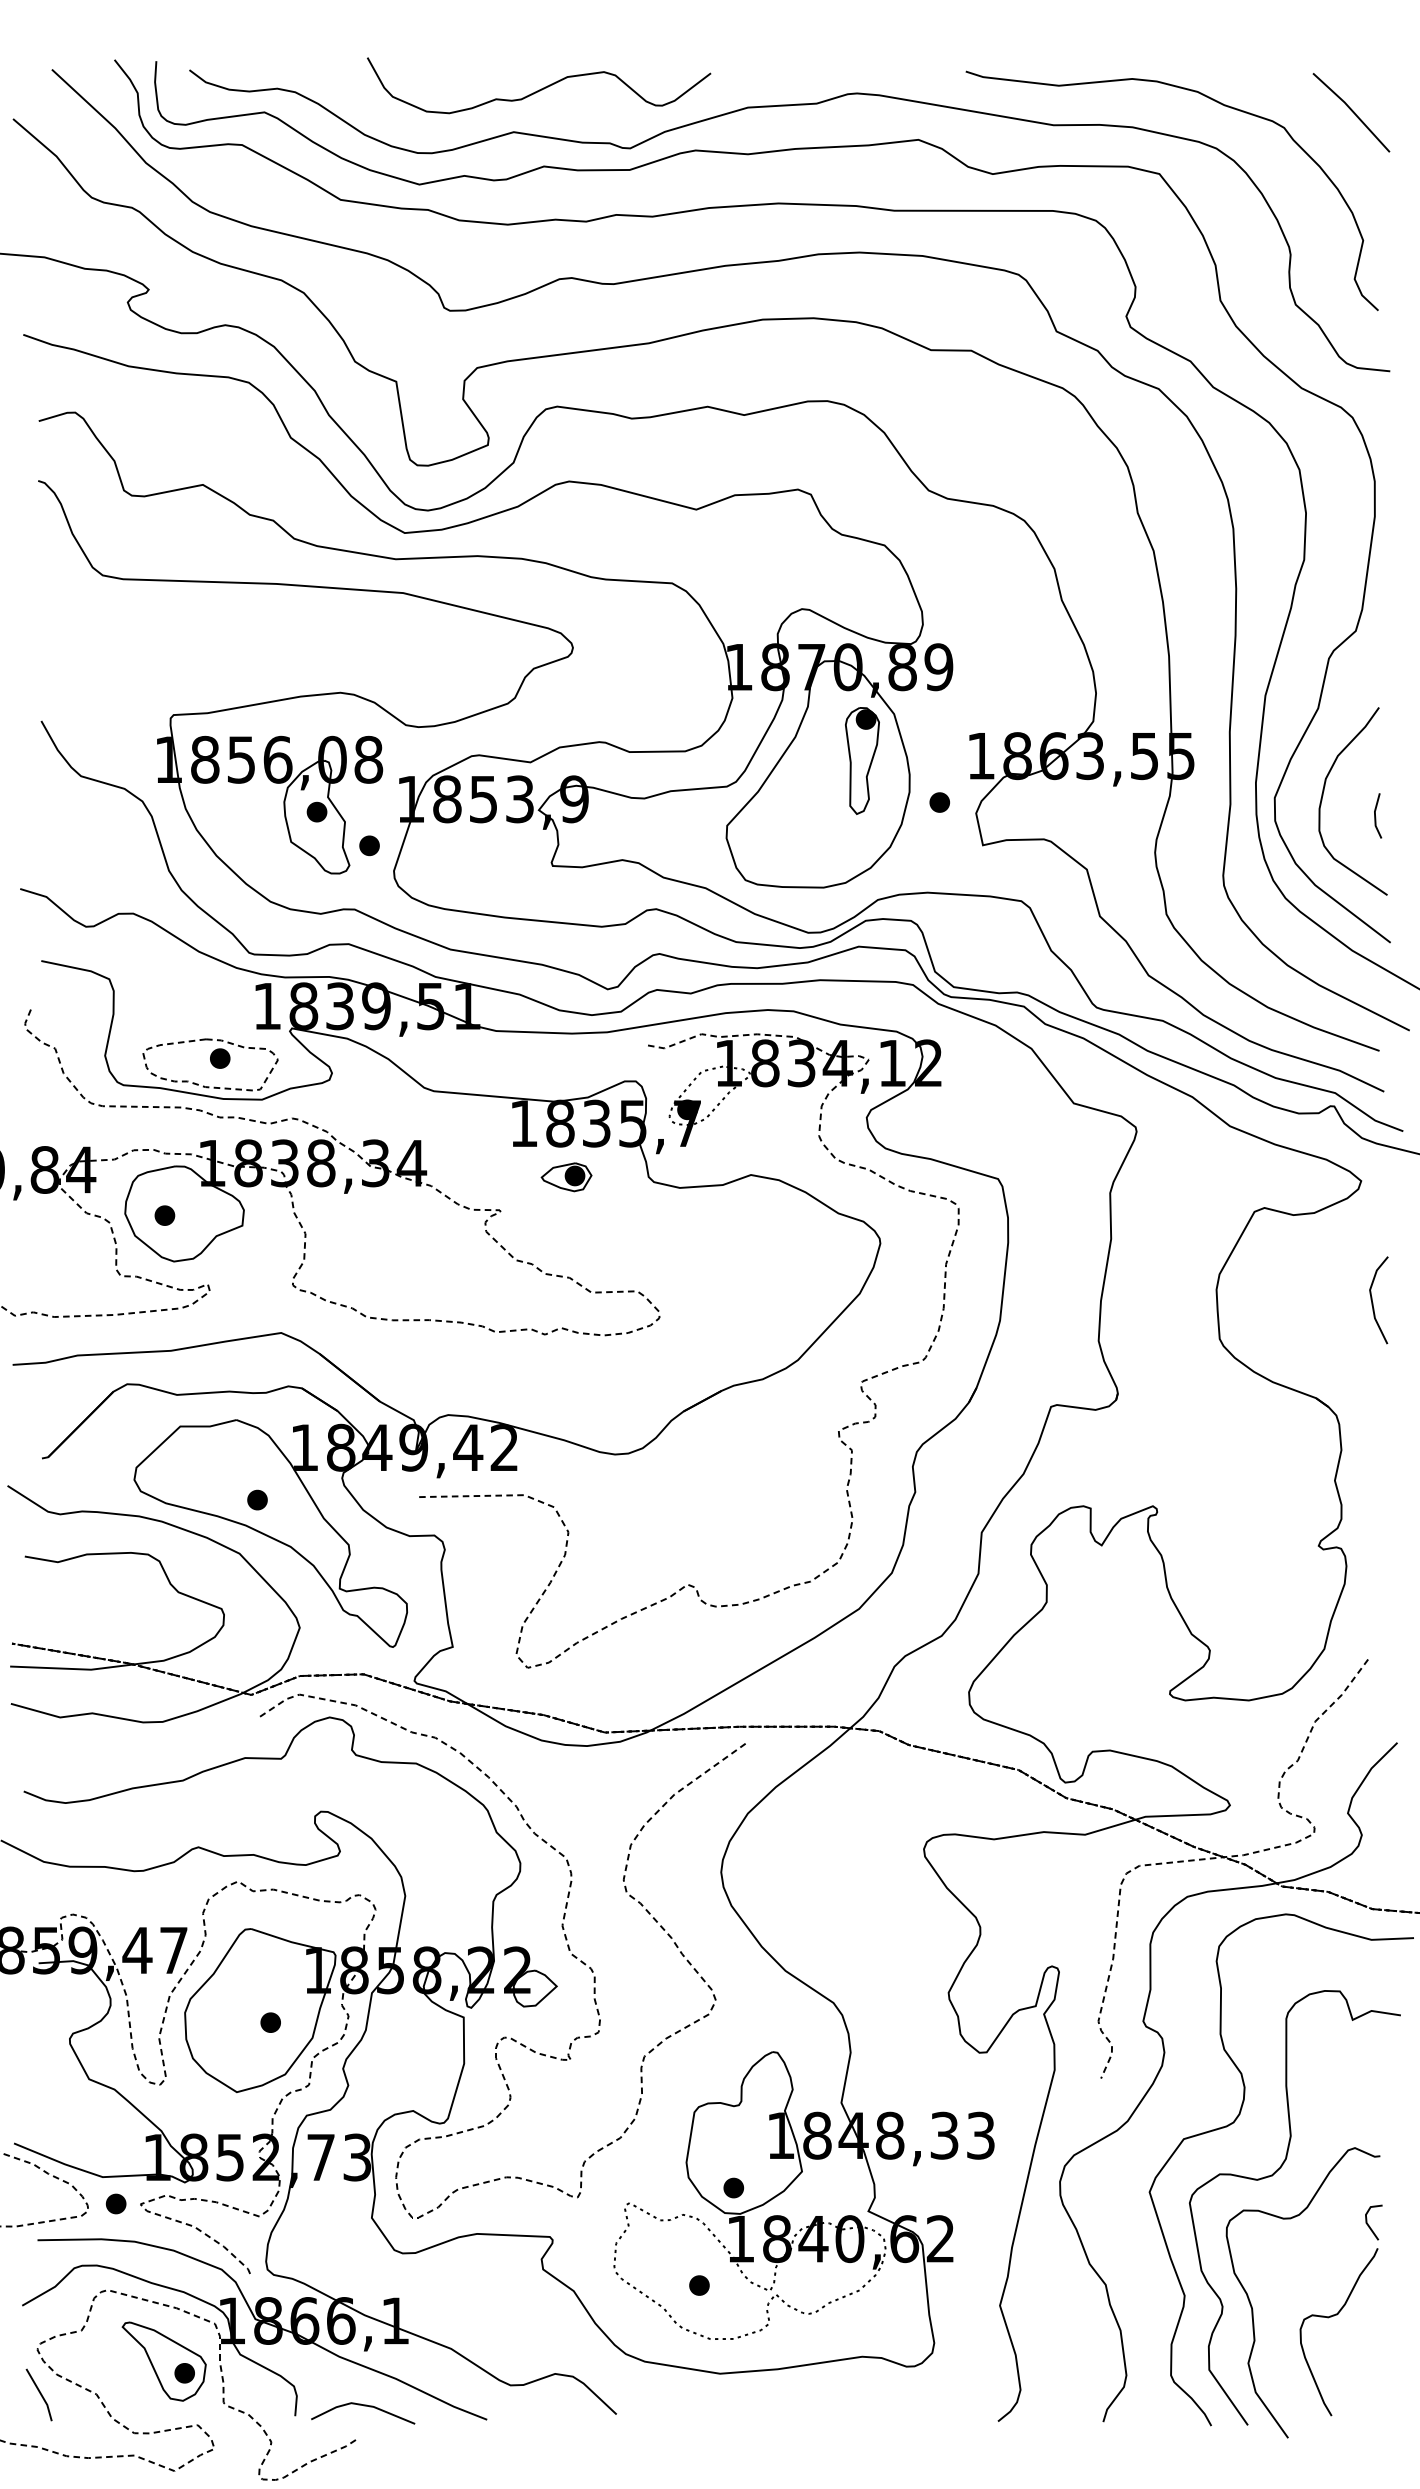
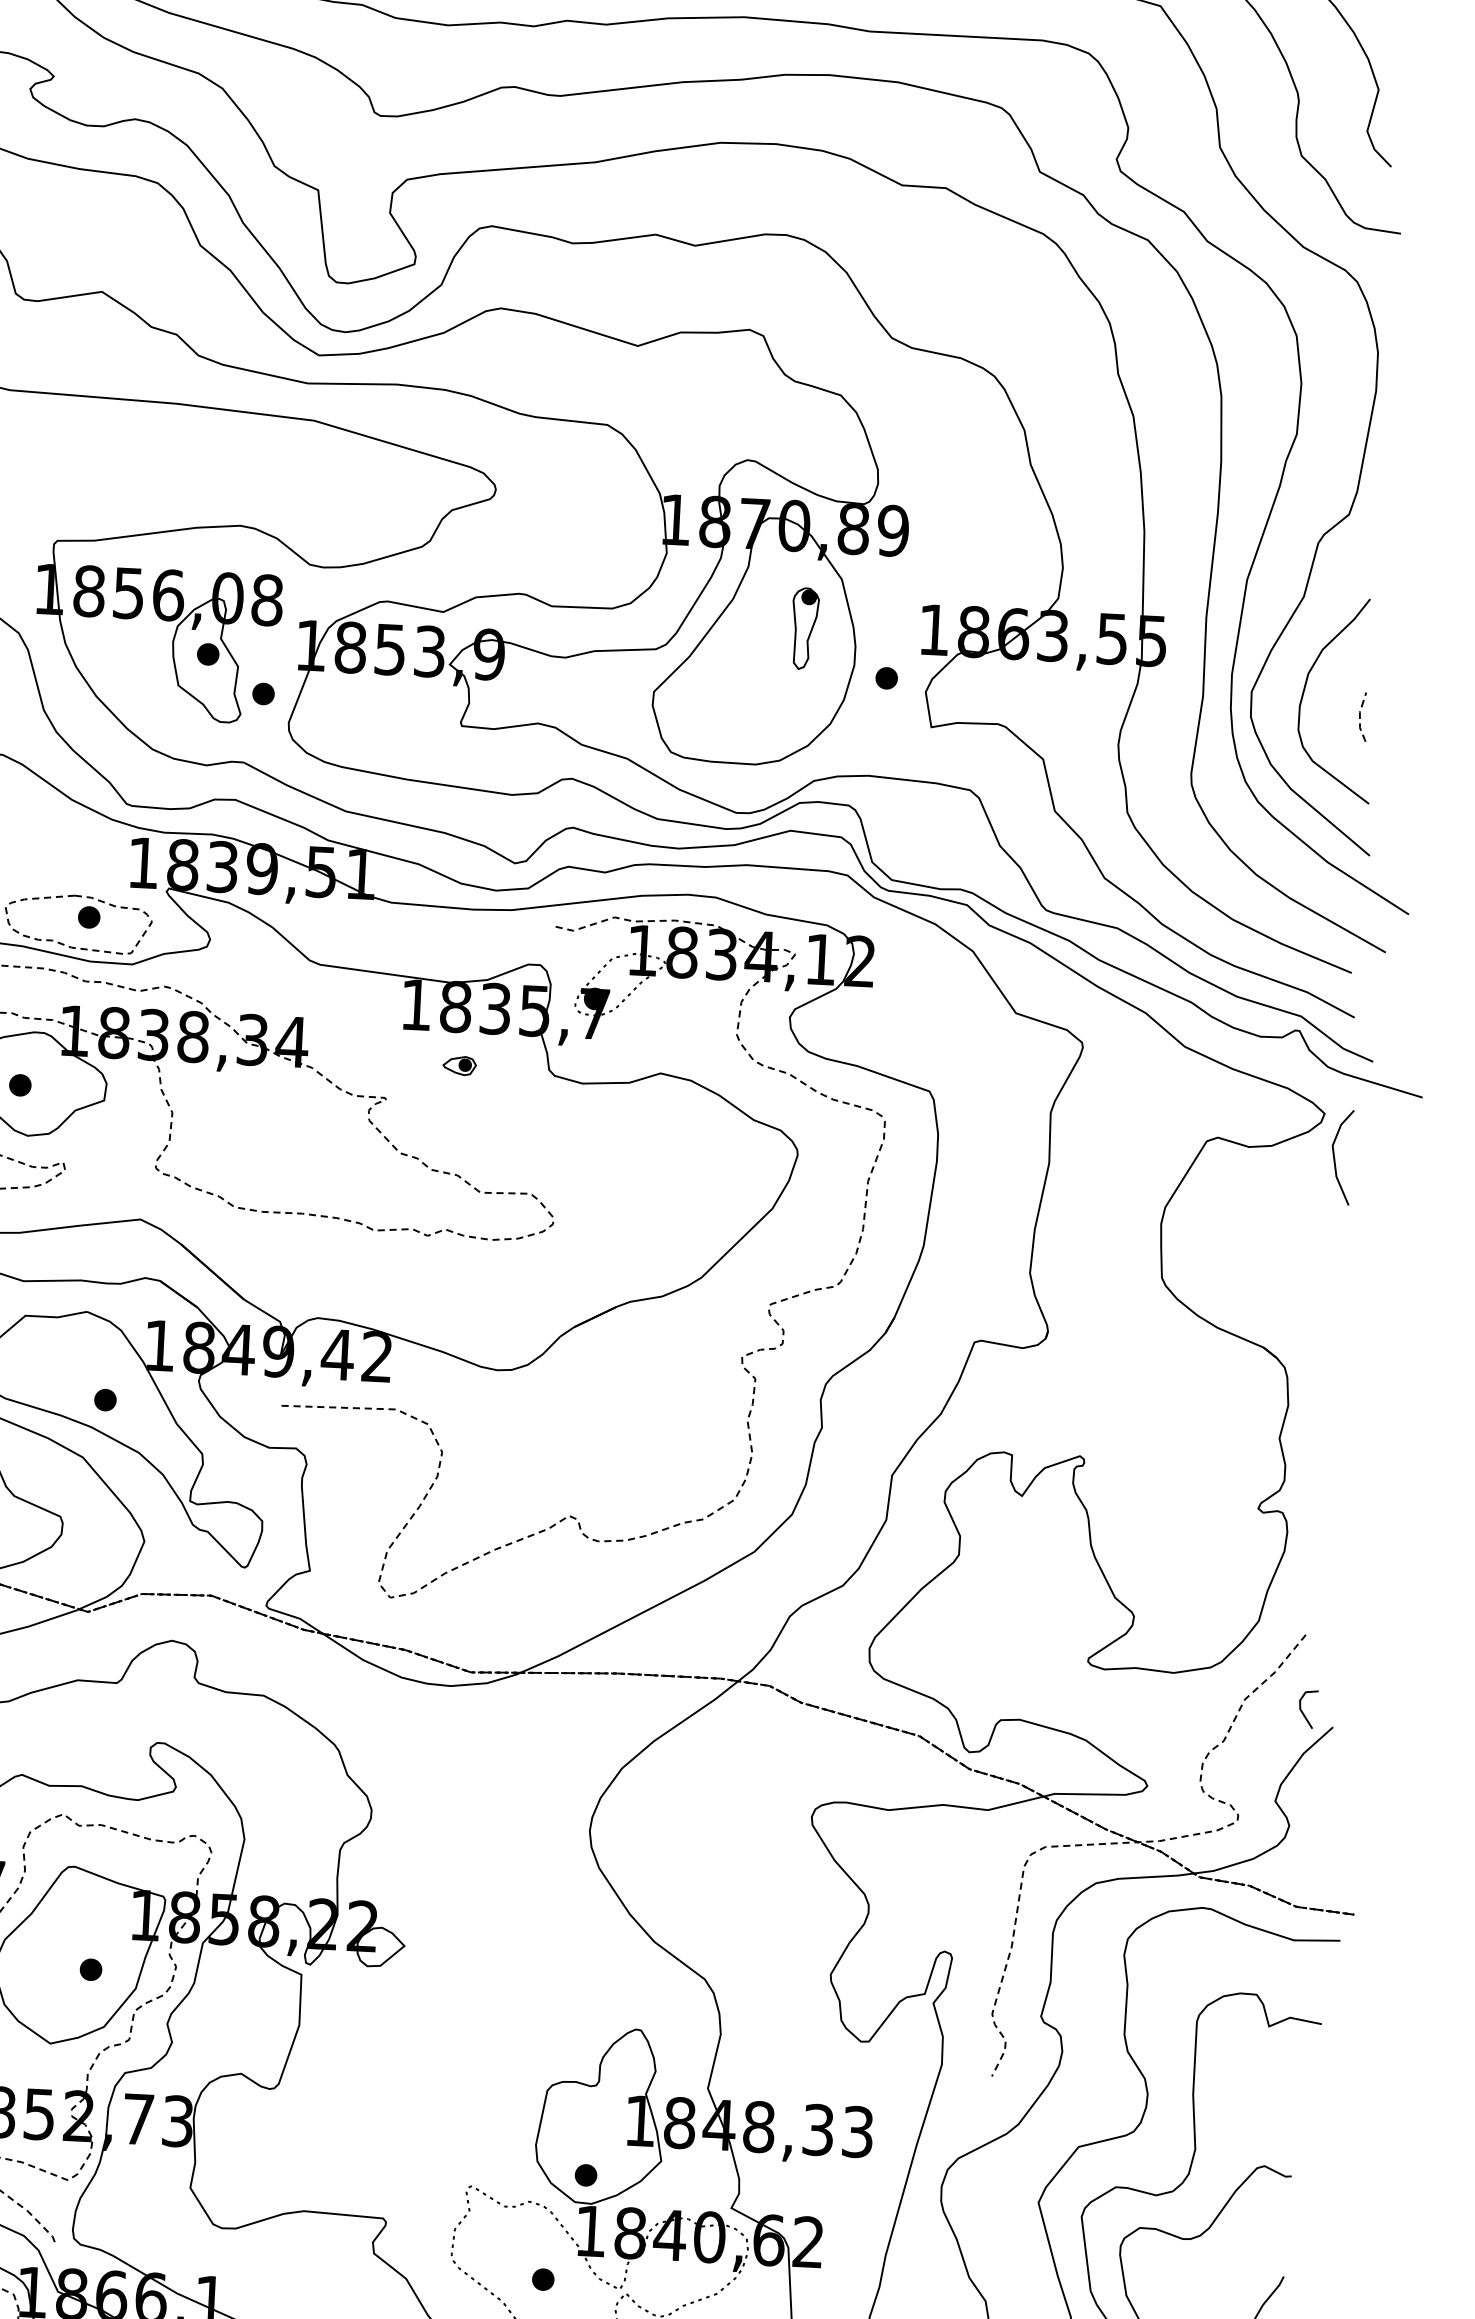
part: (862, 760) -> (804, 628), size x0.7
line: (1375, 815) -> (1360, 716), solid -> dashed
part: (566, 1177) -> (459, 1065), size x0.6
line: (1373, 1302) -> (1335, 1159), moved
curve: (564, 1937) -> (415, 1893), removed
line: (1369, 2225) -> (1303, 1712), moved

